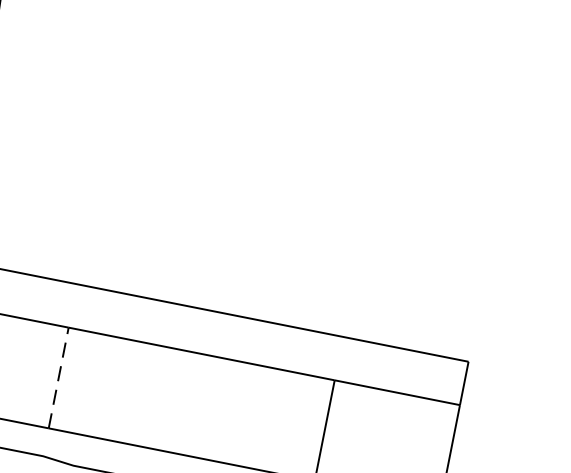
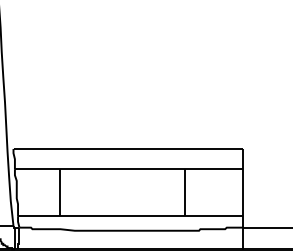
line: (59, 377) -> (60, 192), dashed -> solid

